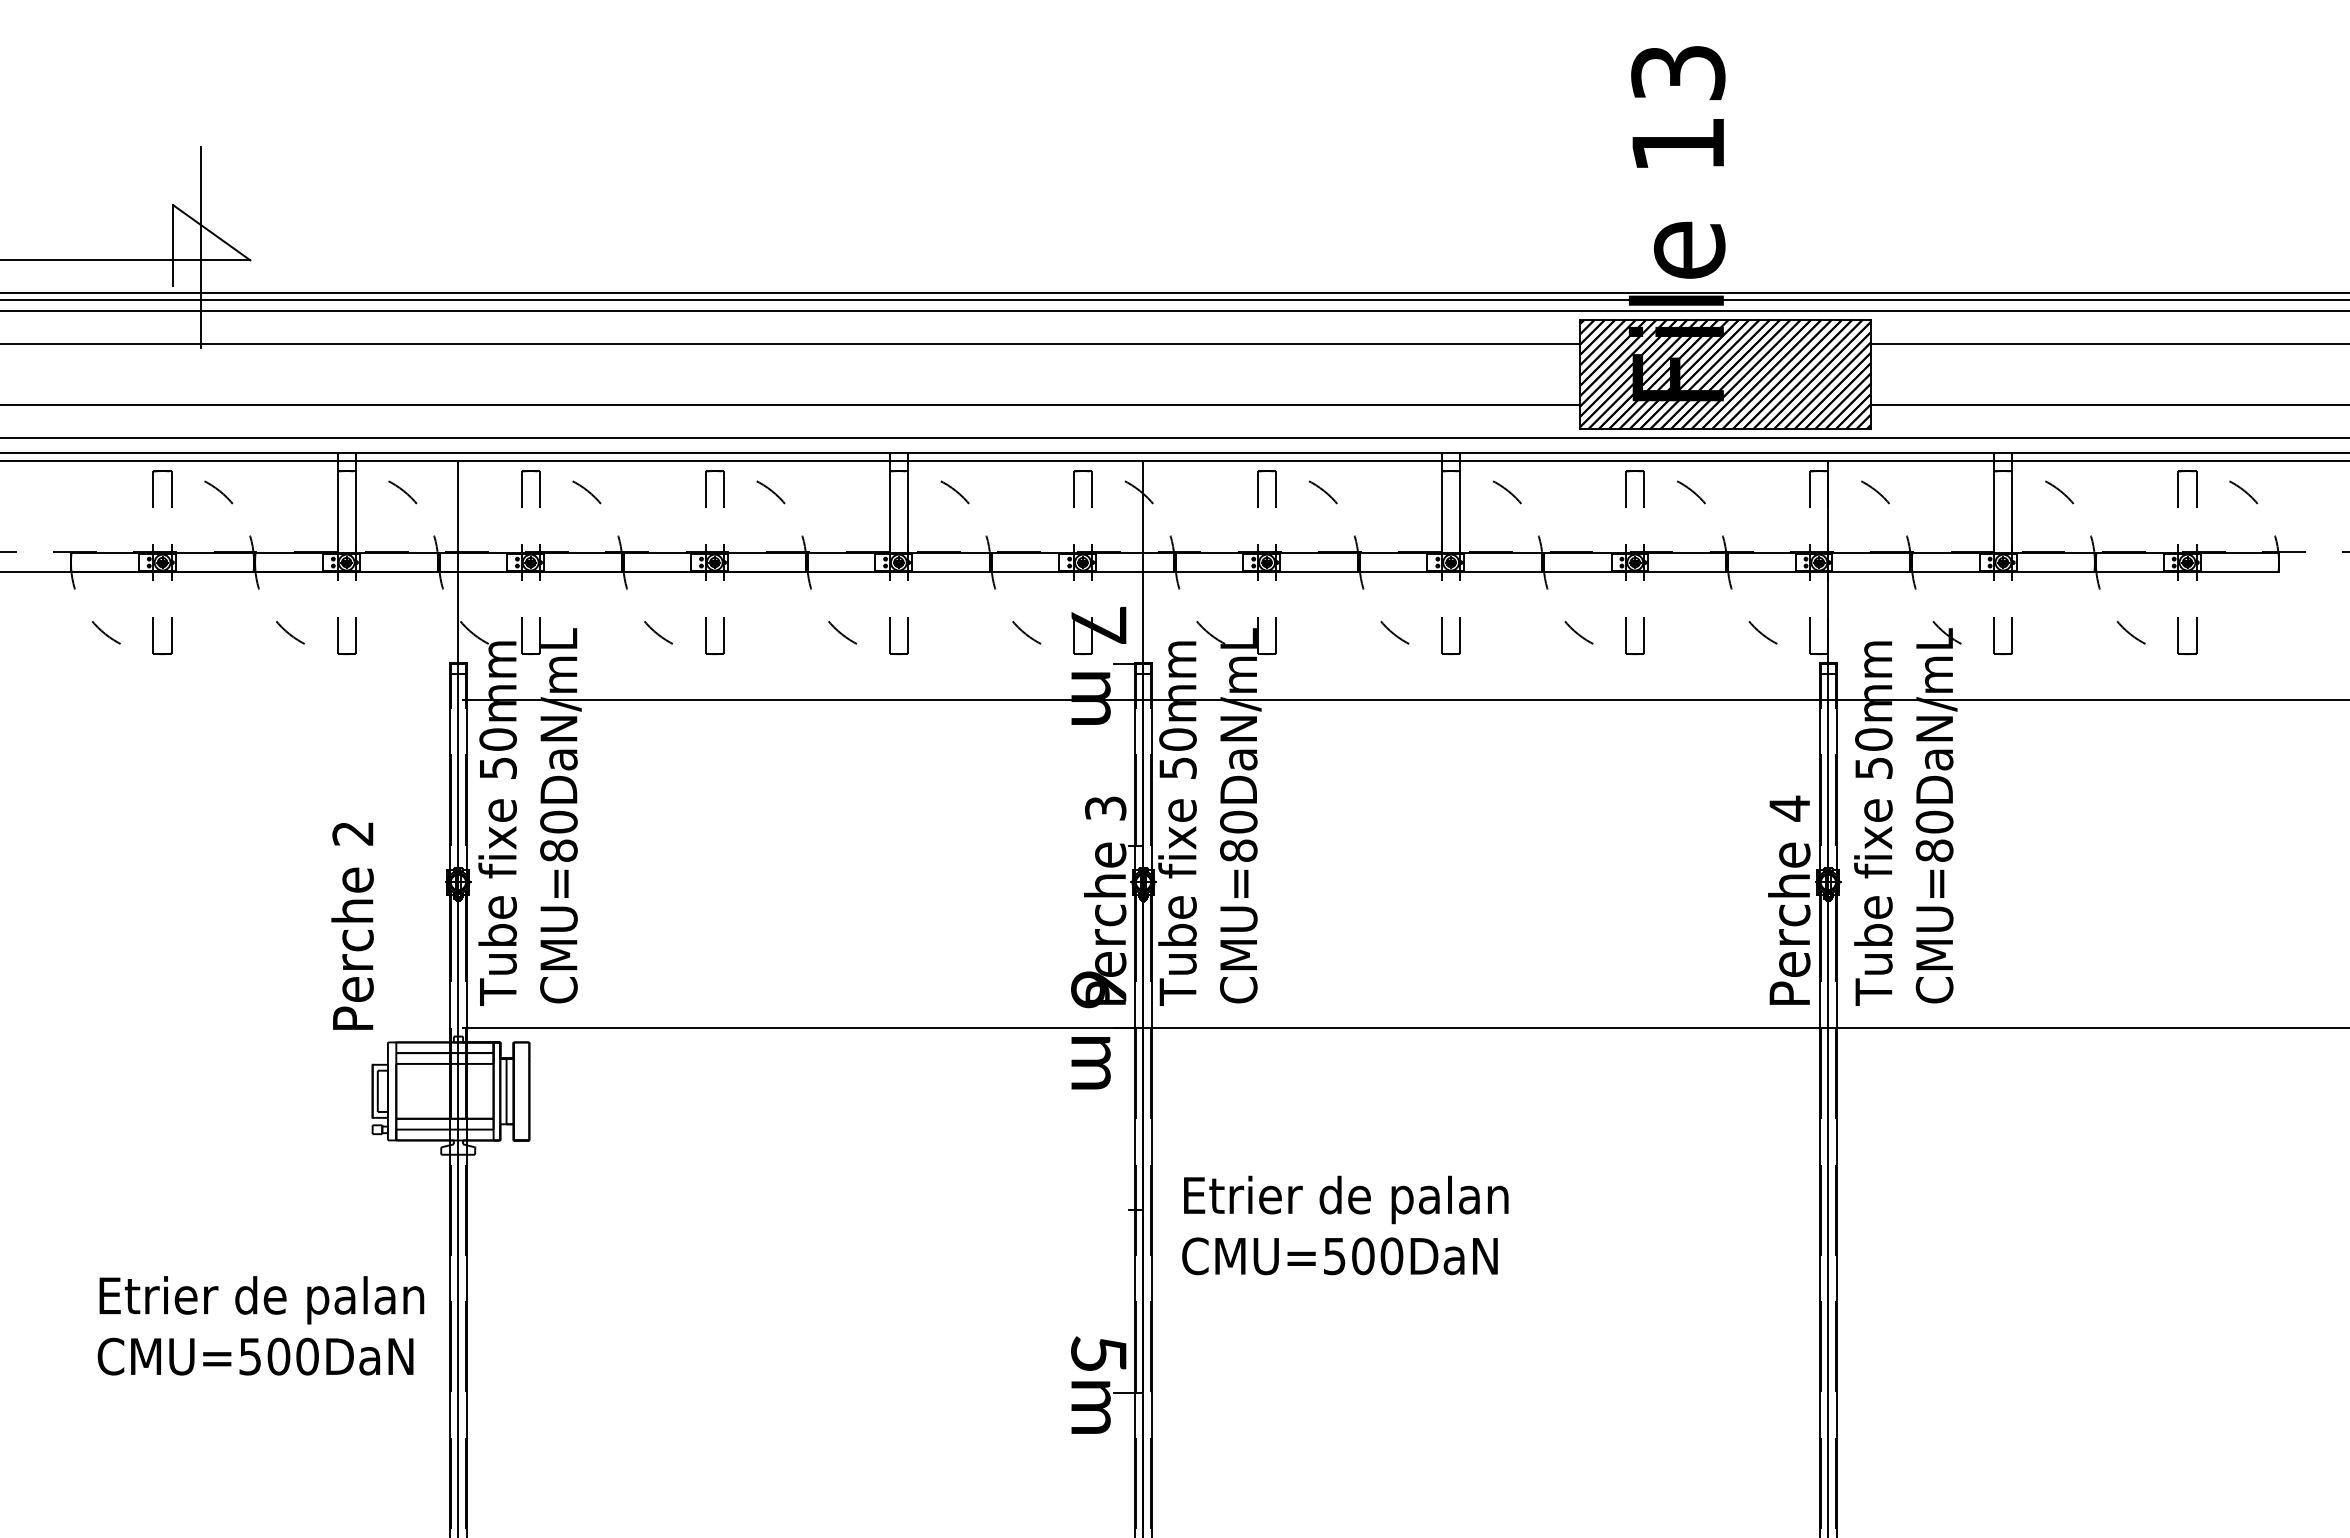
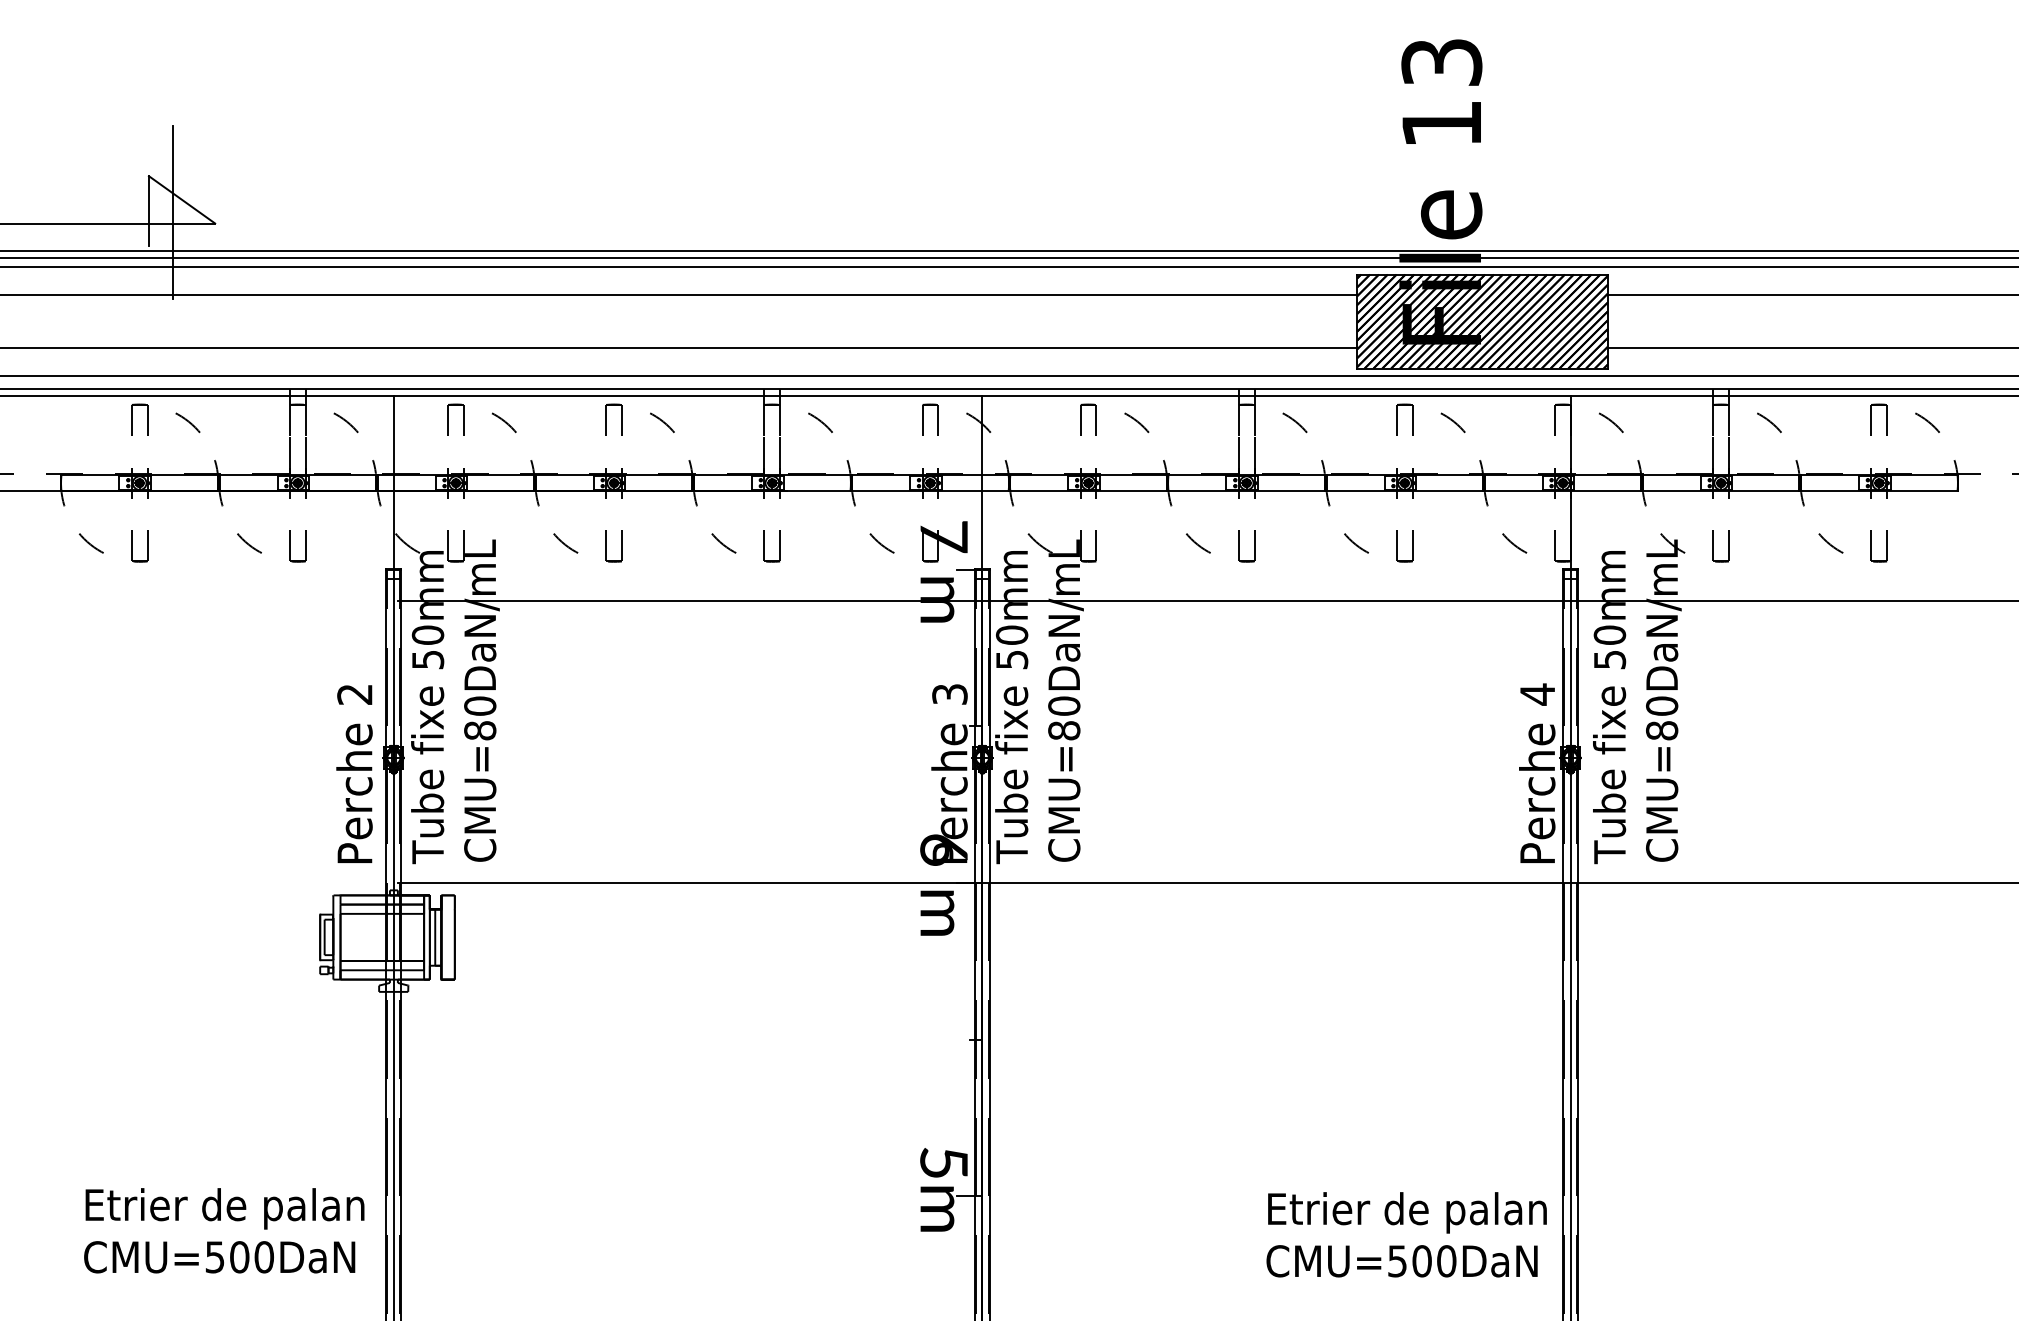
text: (352, 925) -> (354, 773), moved
text: (1345, 1225) -> (1406, 1234), moved
text: (260, 1325) -> (223, 1230), moved

